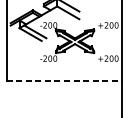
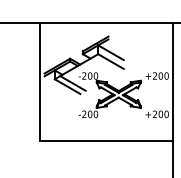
line: (64, 81) -> (106, 140), dashed -> solid

